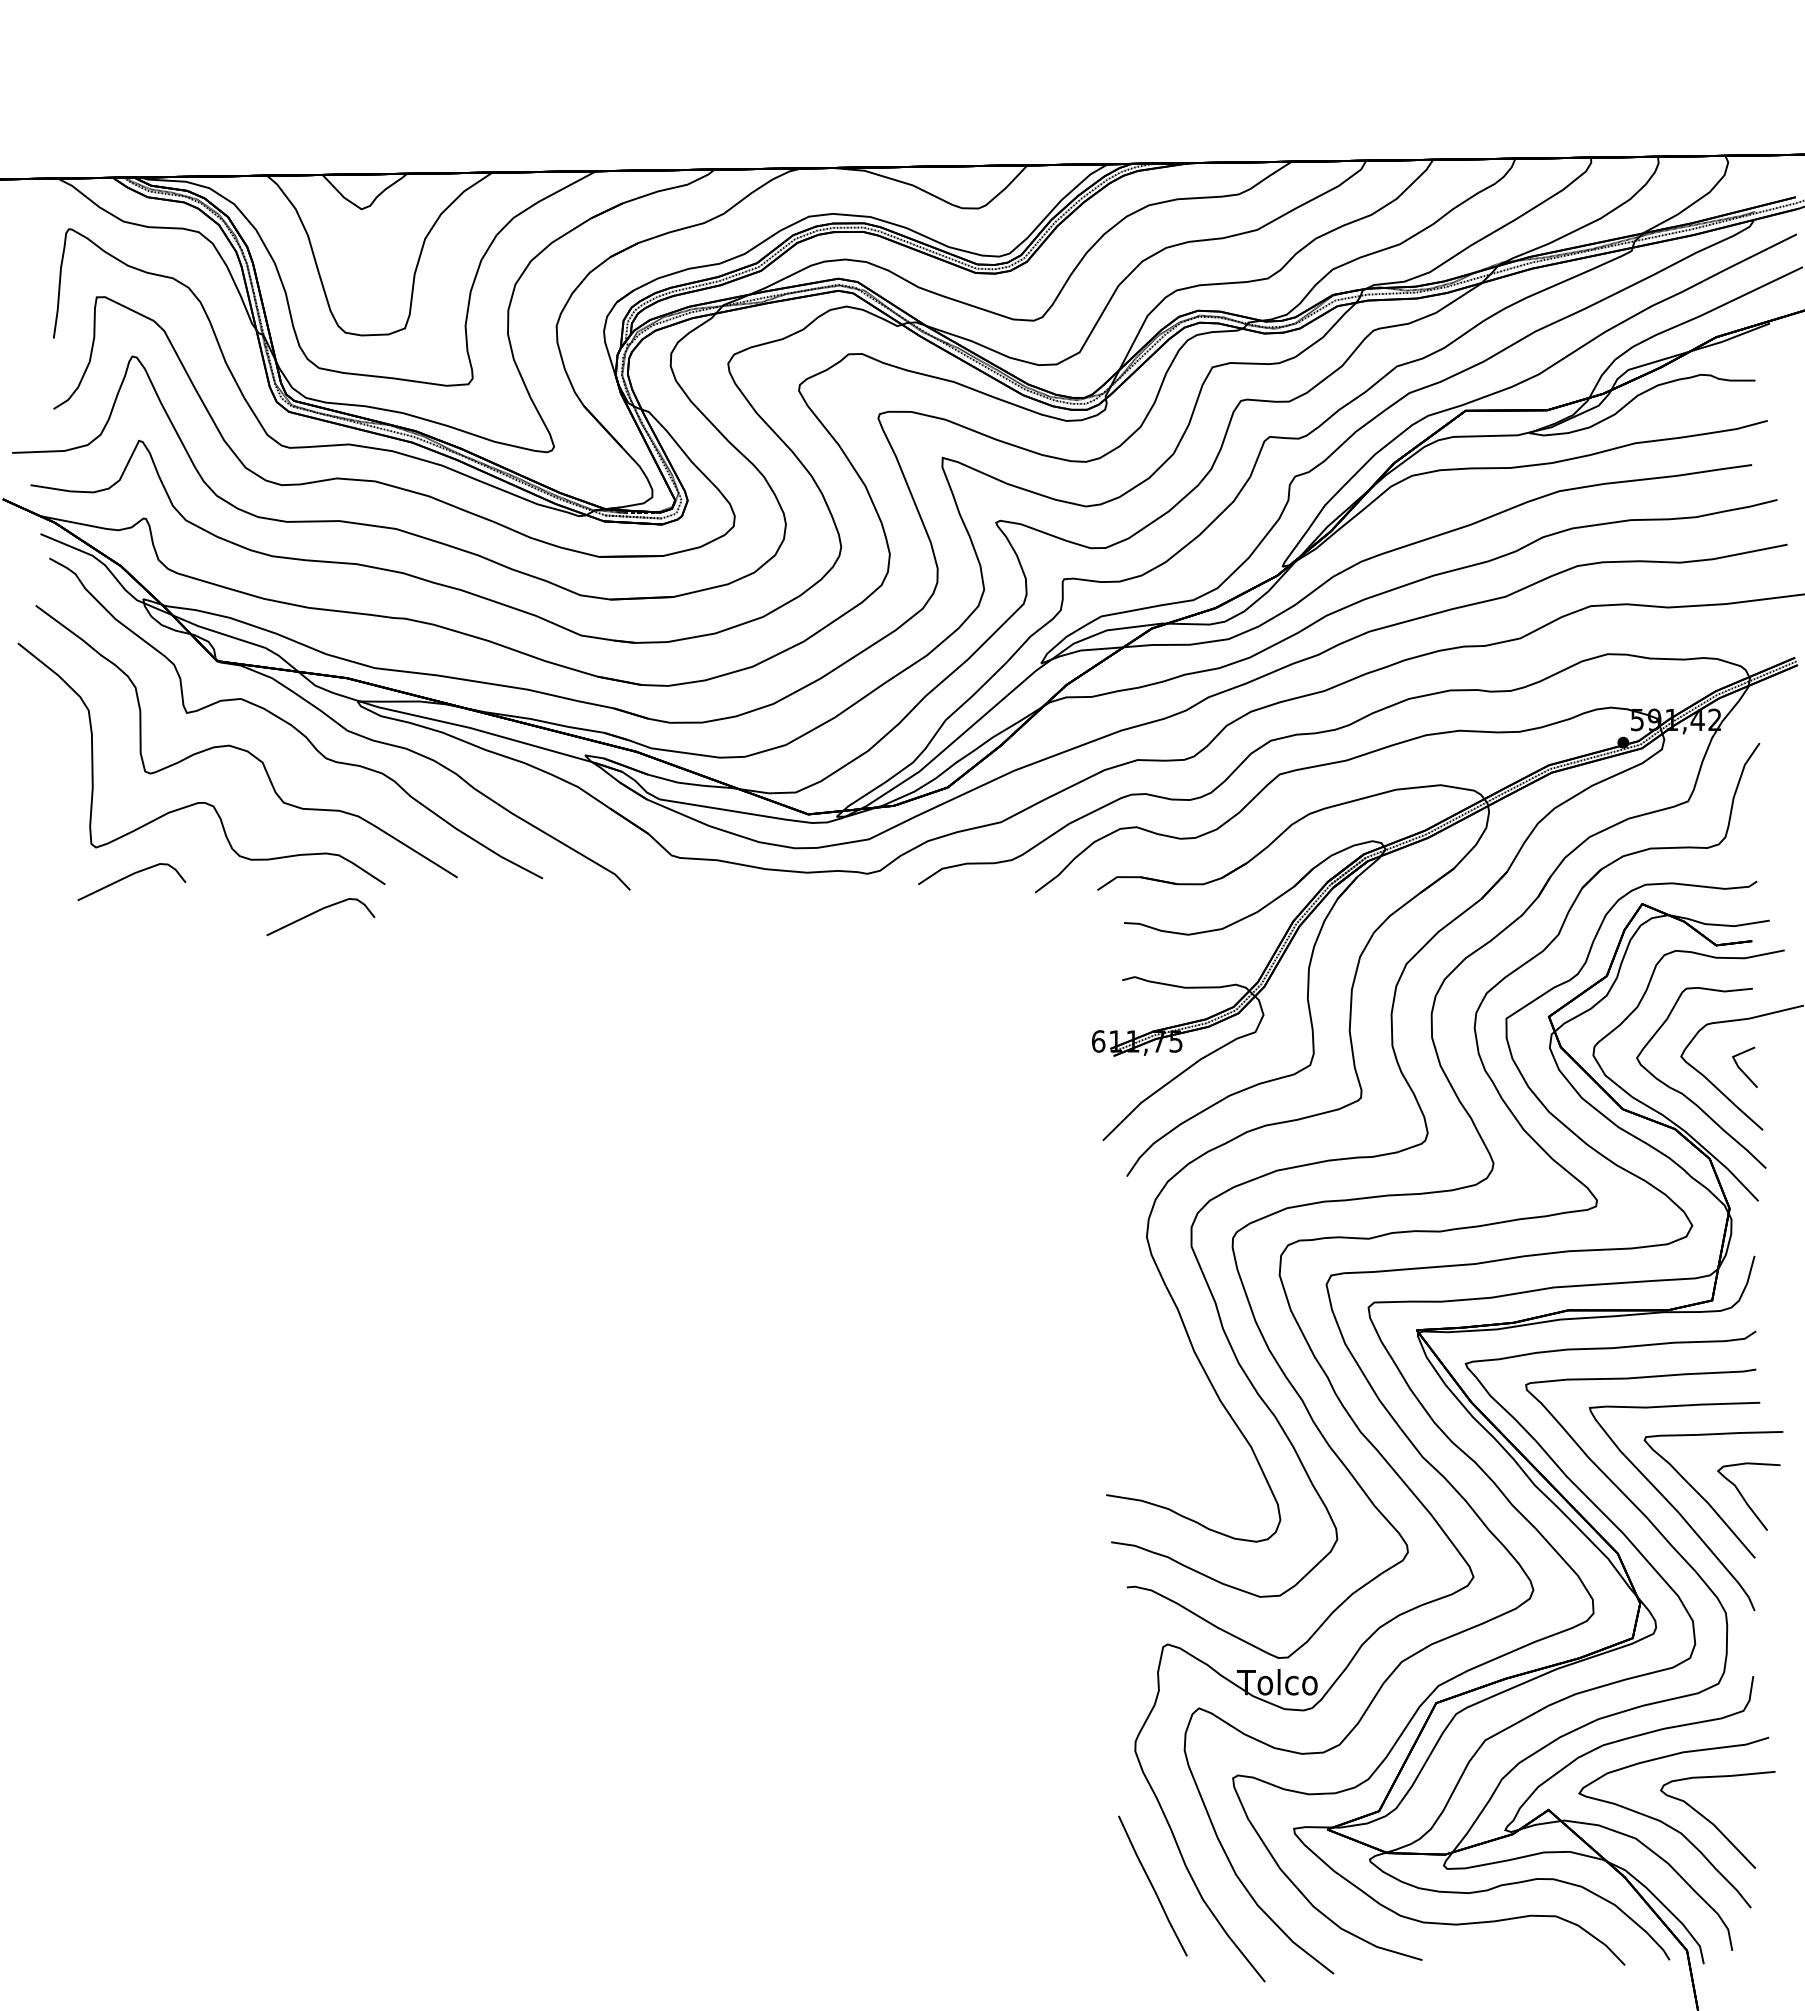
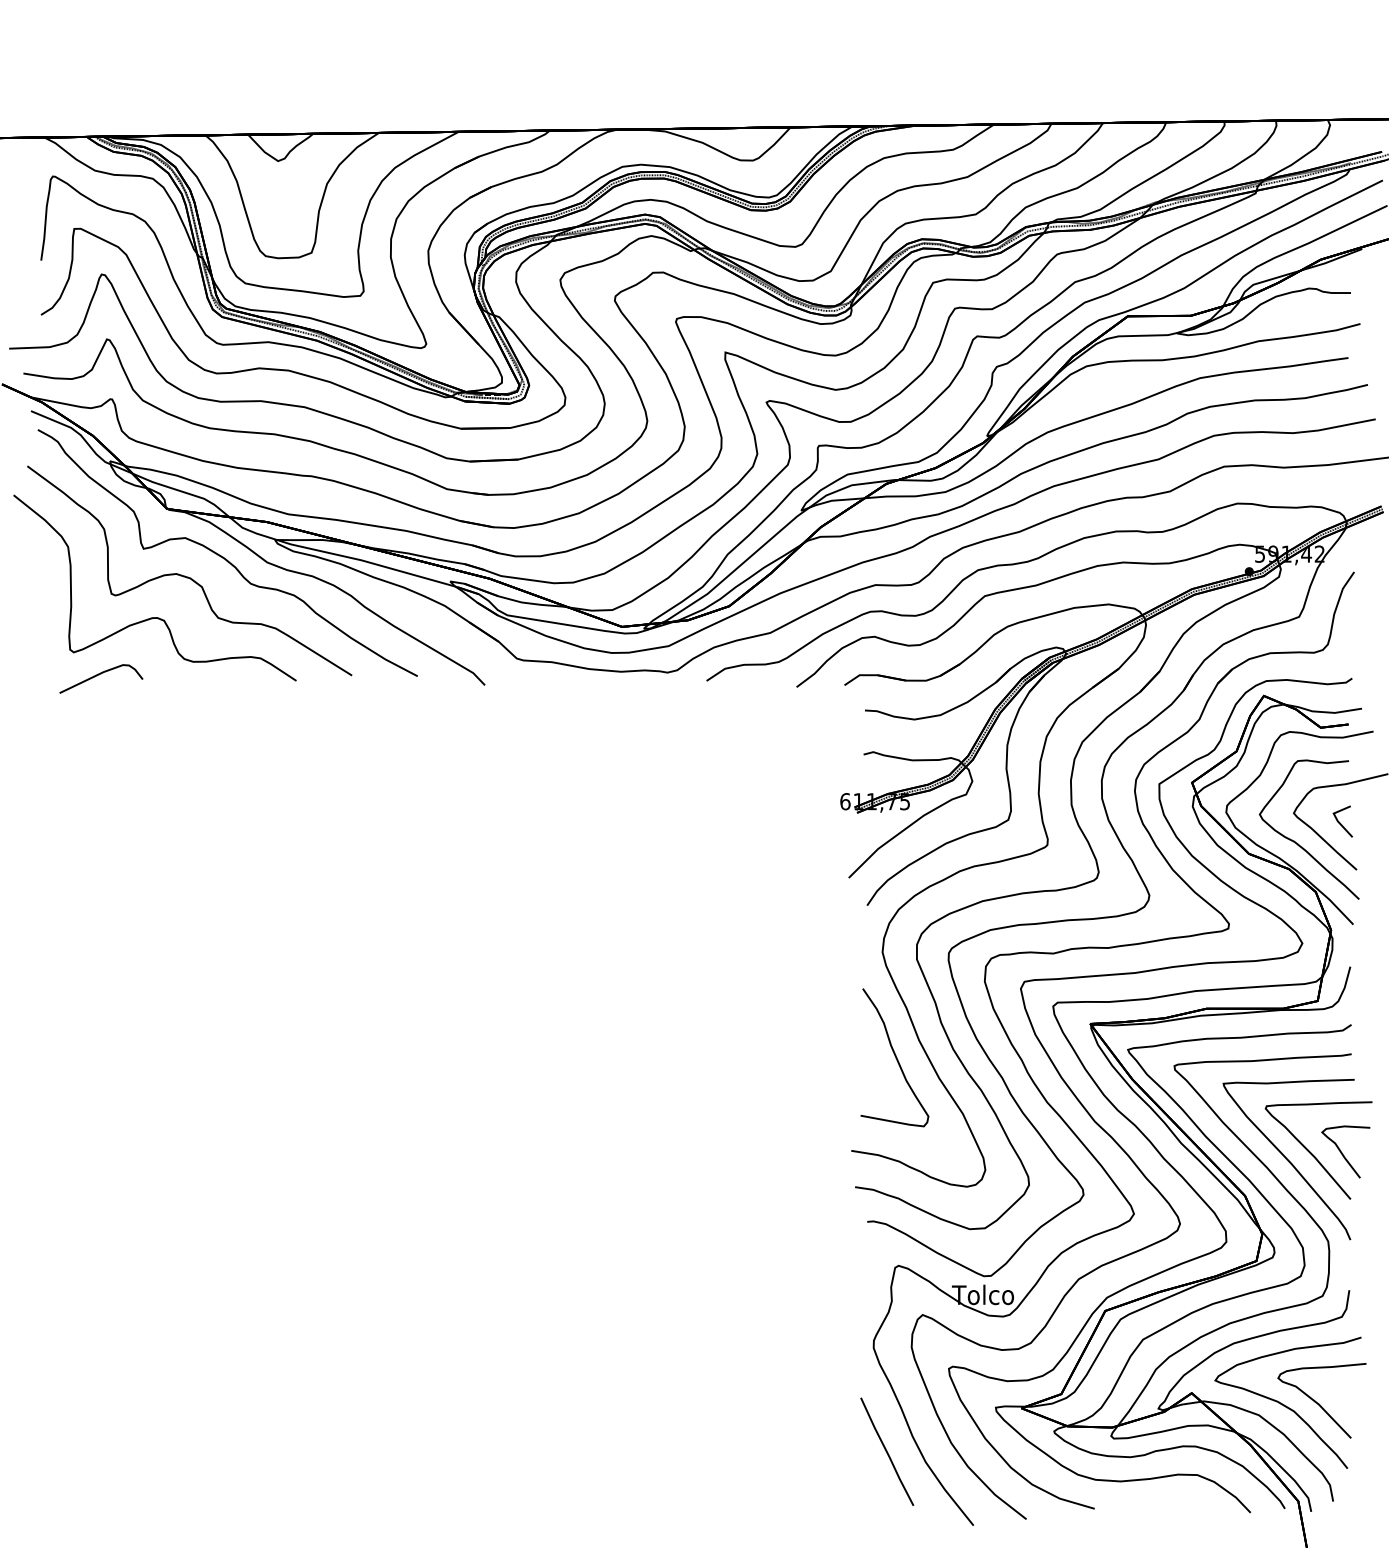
curve: (317, 912) -> (244, 702), removed
curve: (1163, 1373) -> (895, 1057), added

